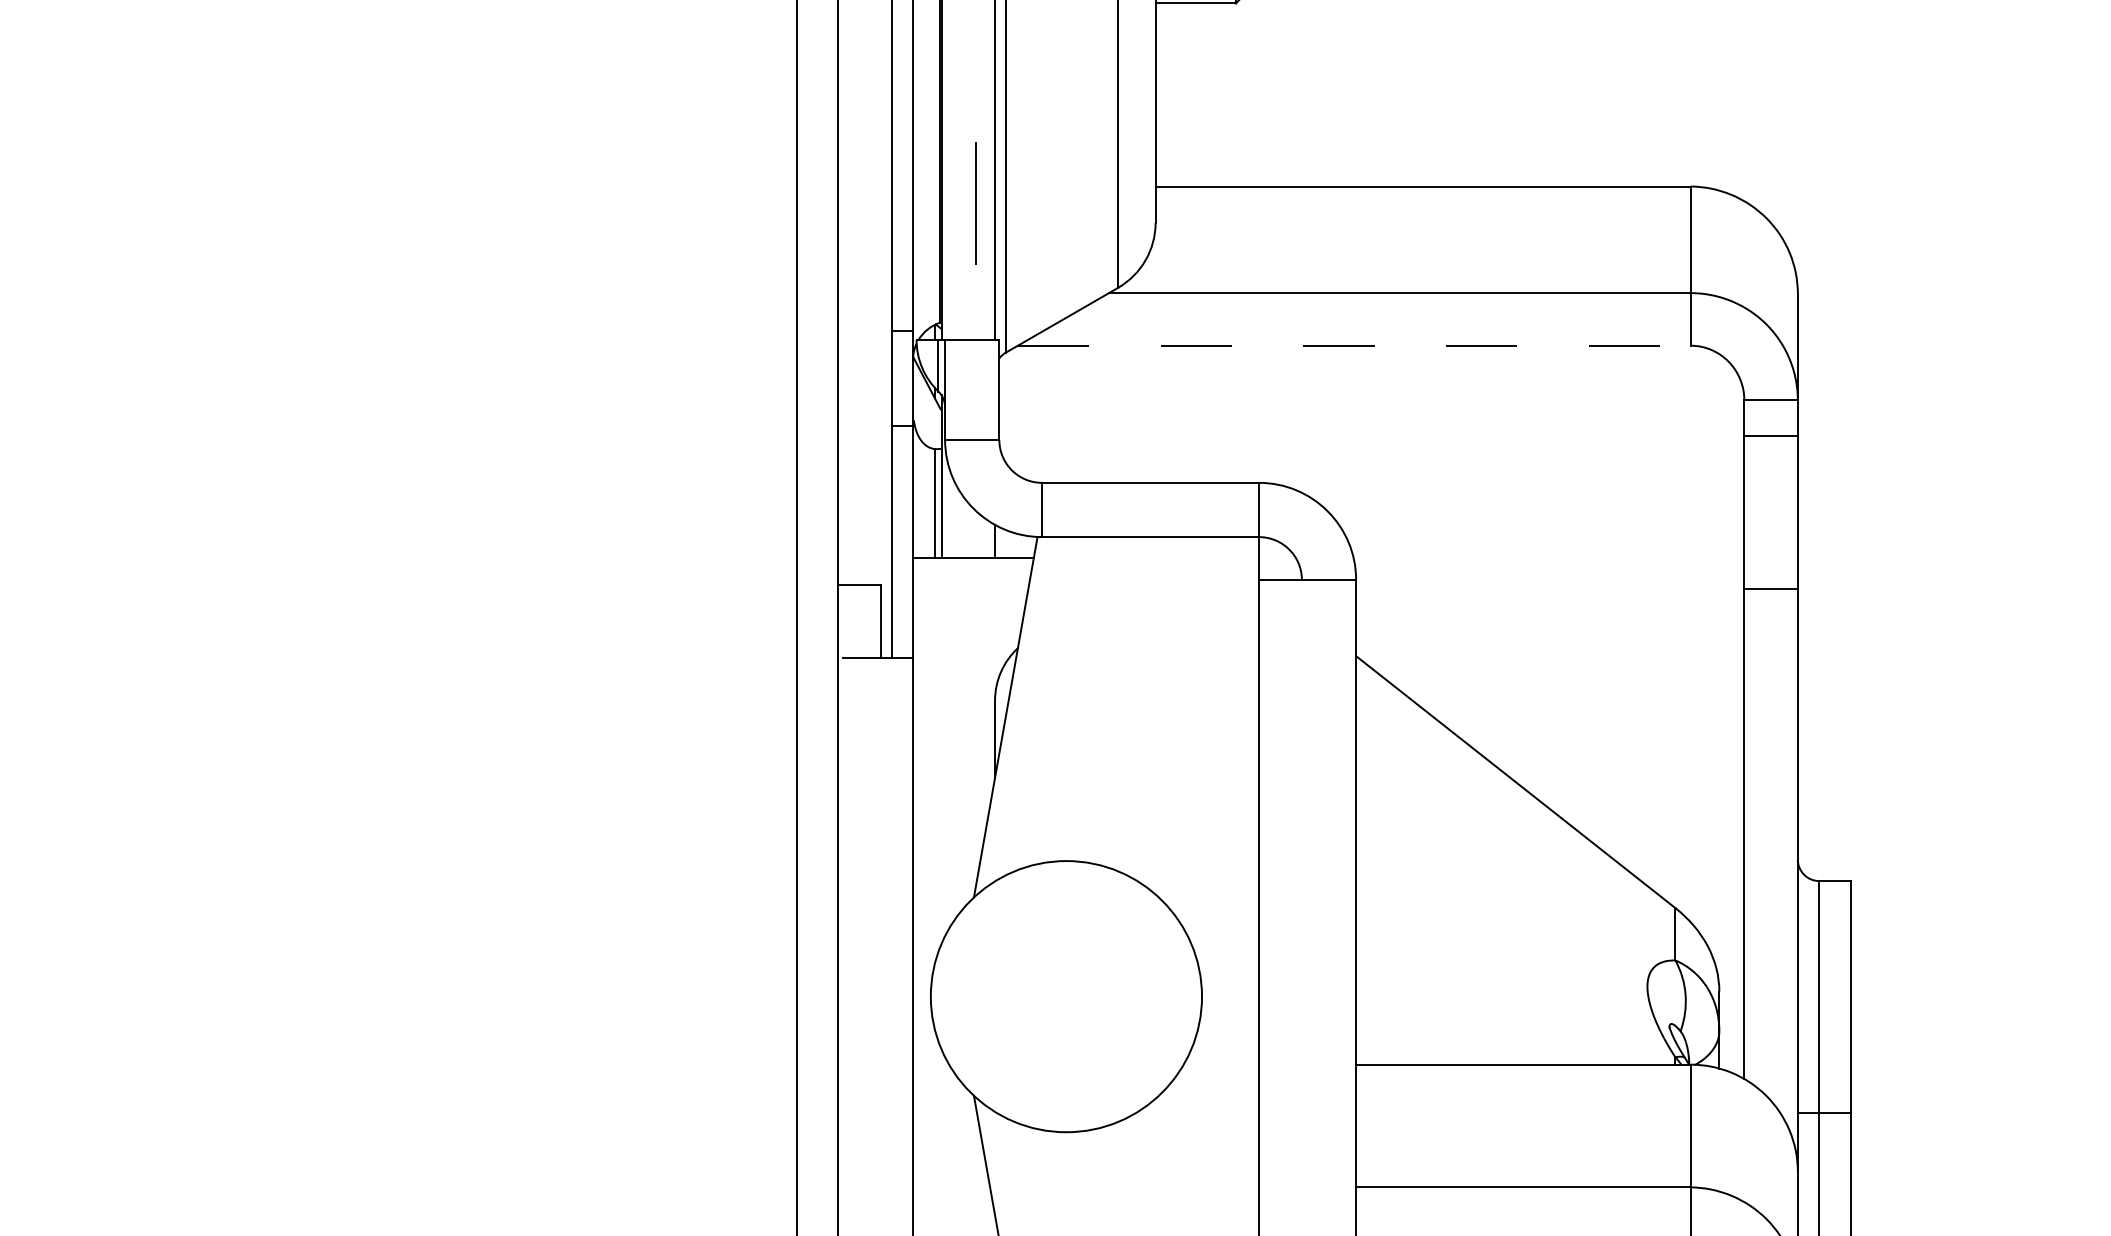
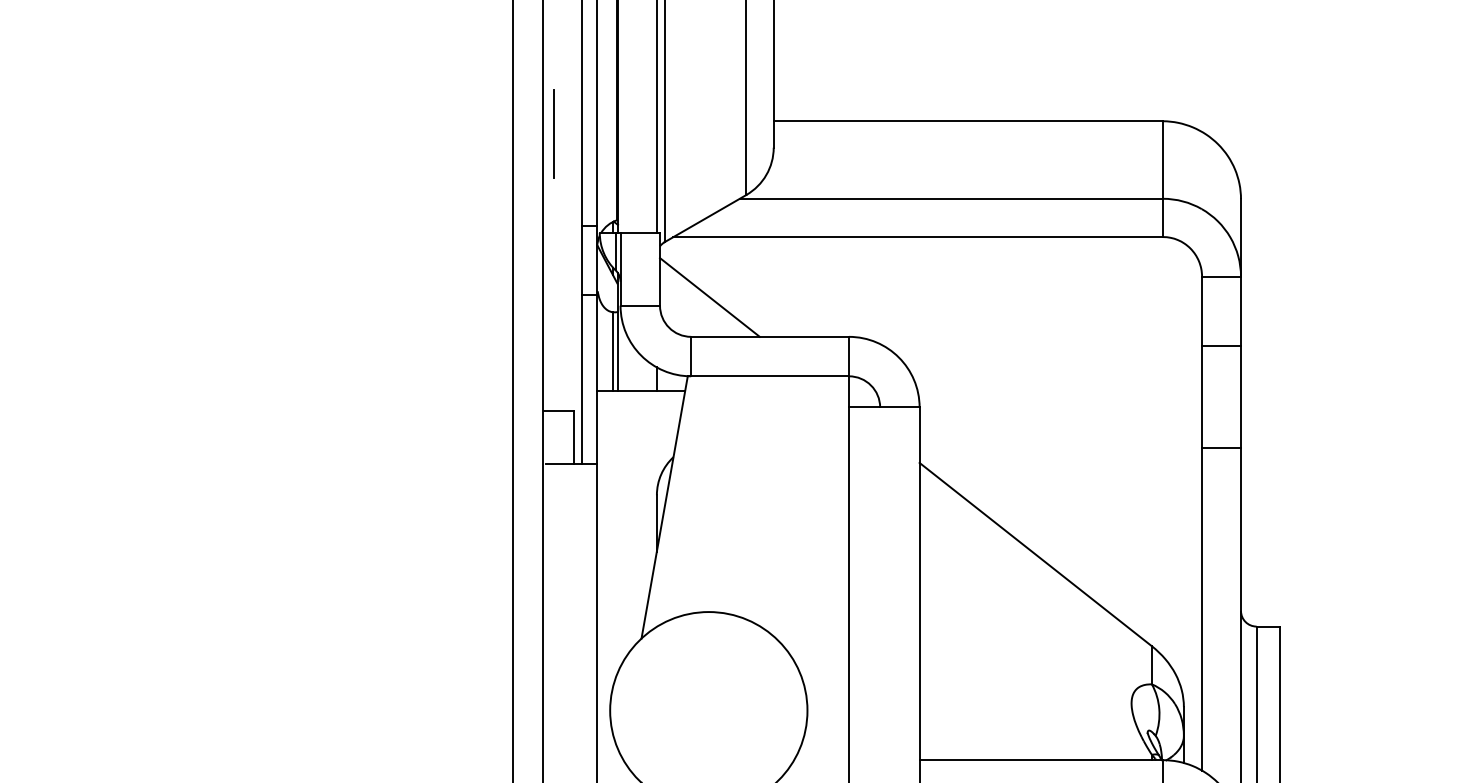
line: (975, 203) -> (553, 133), moved
line: (1354, 345) -> (918, 236), dashed -> solid
line: (1067, 428) -> (709, 297), added
line: (1770, 435) -> (1221, 346), moved
line: (1770, 589) -> (1221, 448), moved

